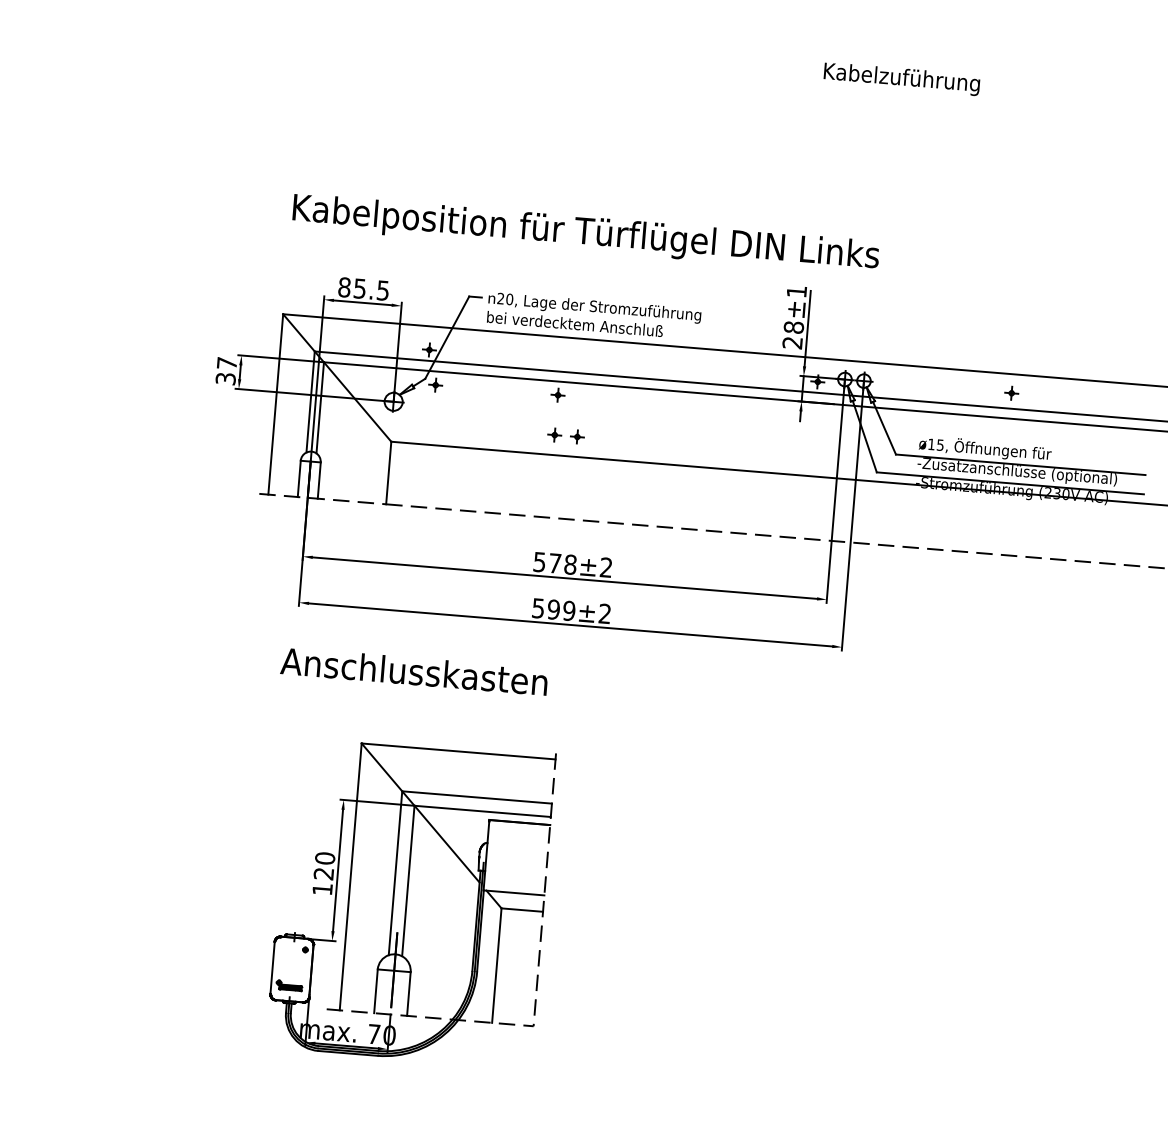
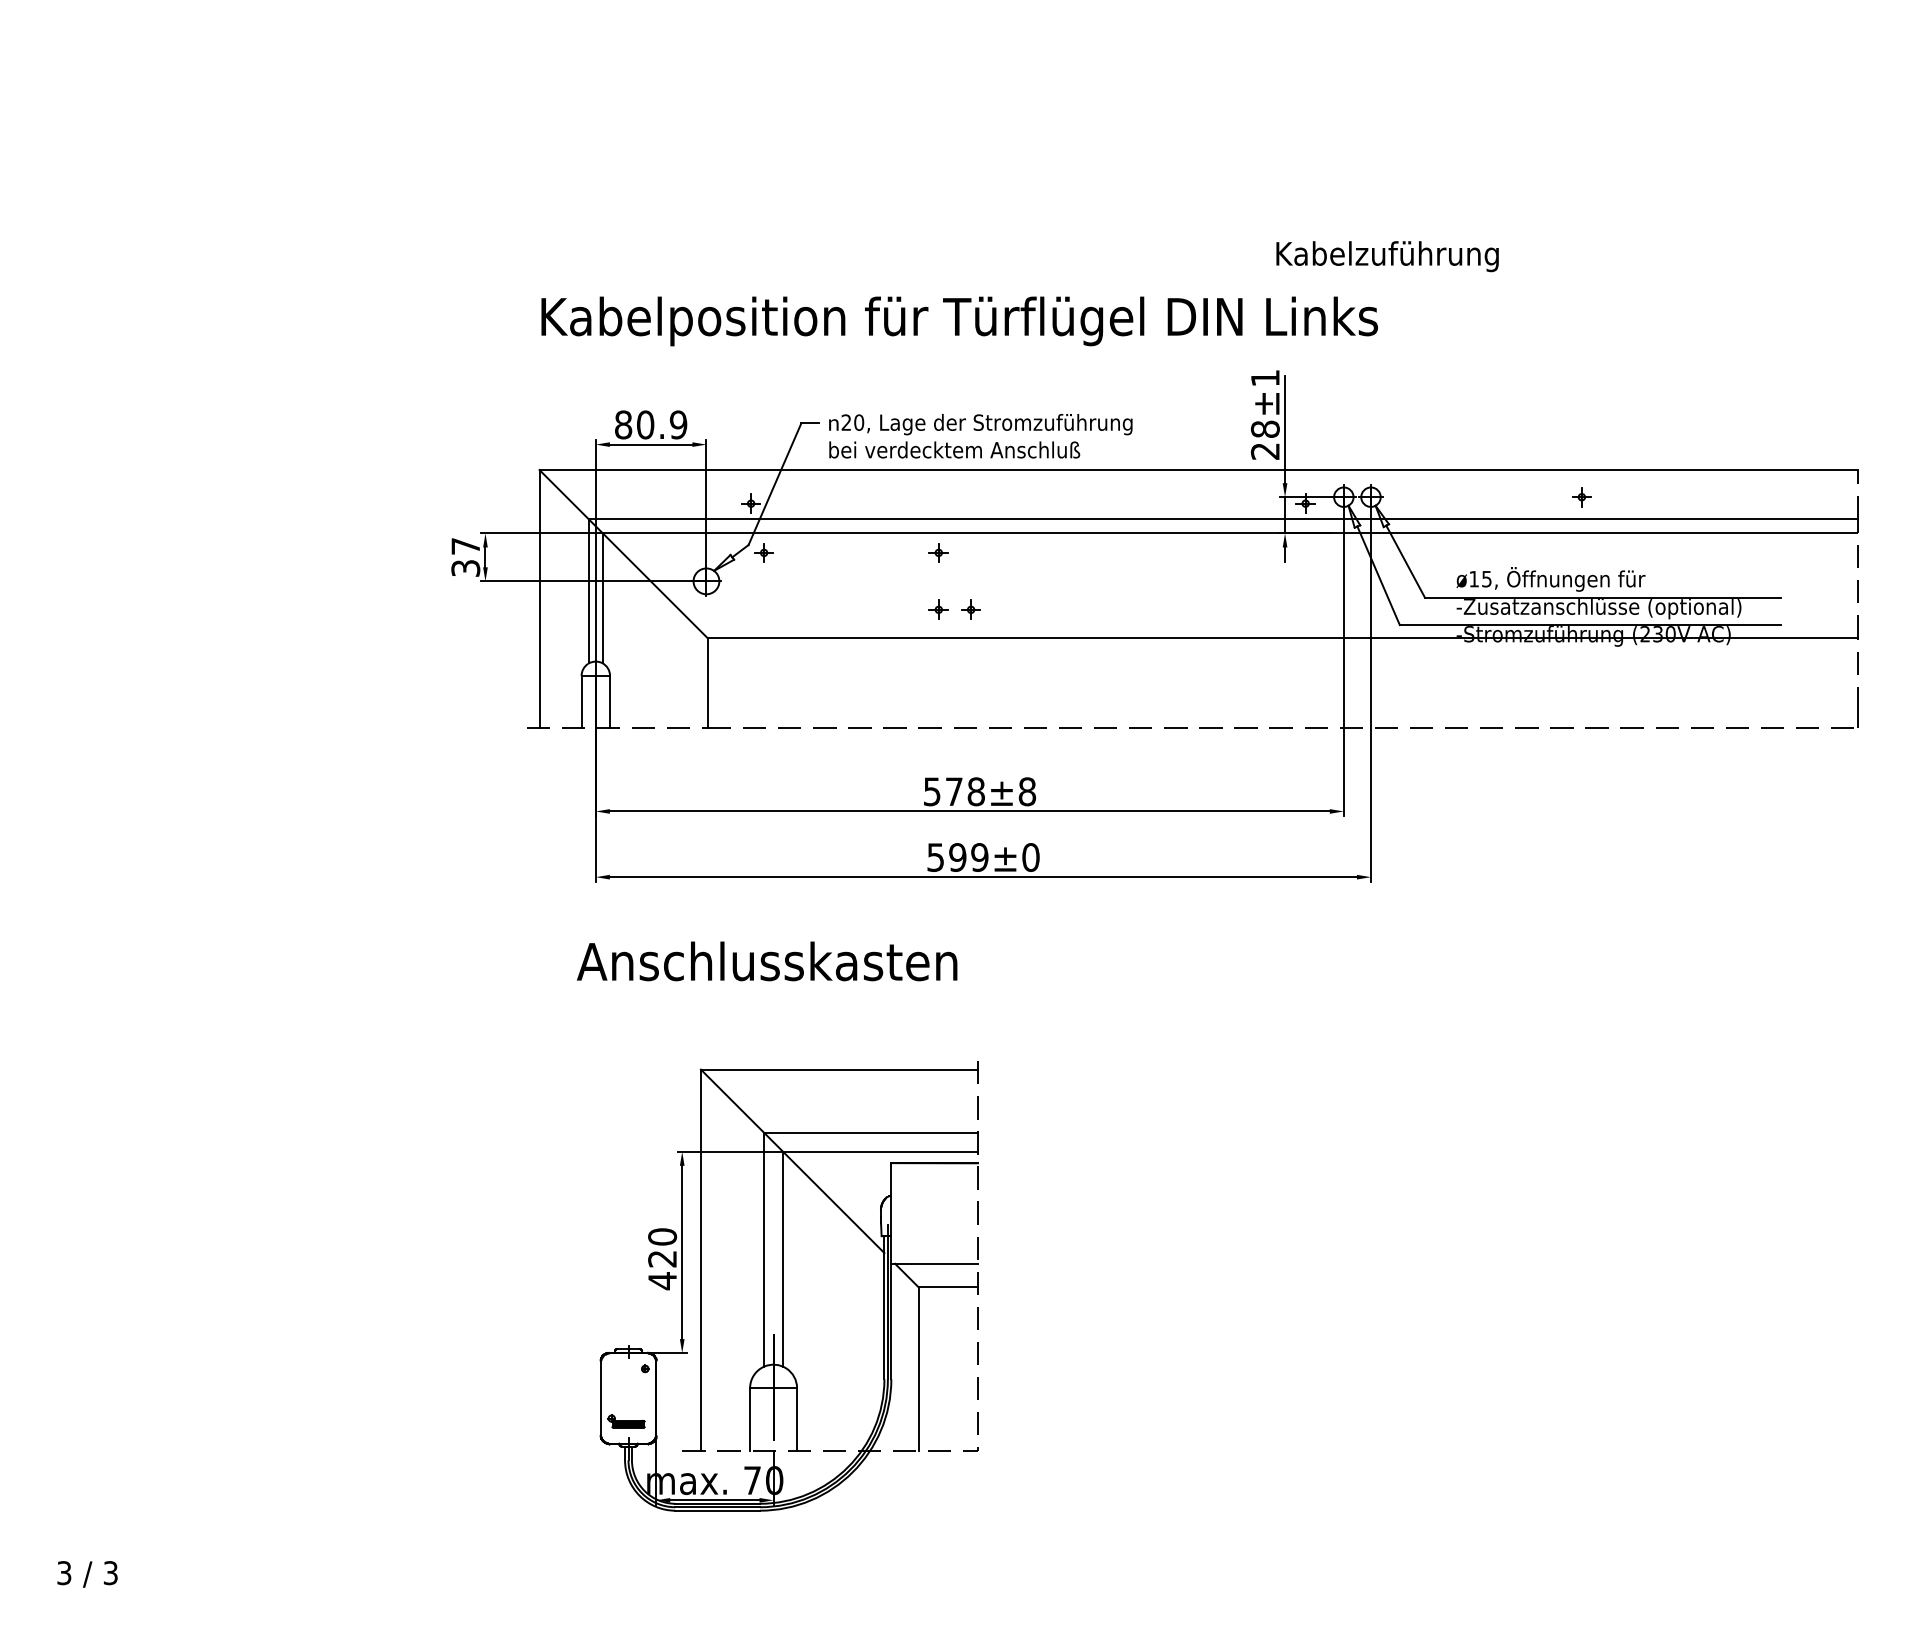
text: (901, 79) -> (1387, 256), moved
text: (371, 289) -> (662, 424), 85.5 -> 80.9
text: (606, 567) -> (1027, 791), 578±2 -> 578±8
text: (604, 613) -> (1030, 857), 599±2 -> 599±0
text: (322, 889) -> (662, 1281), 120 -> 420

